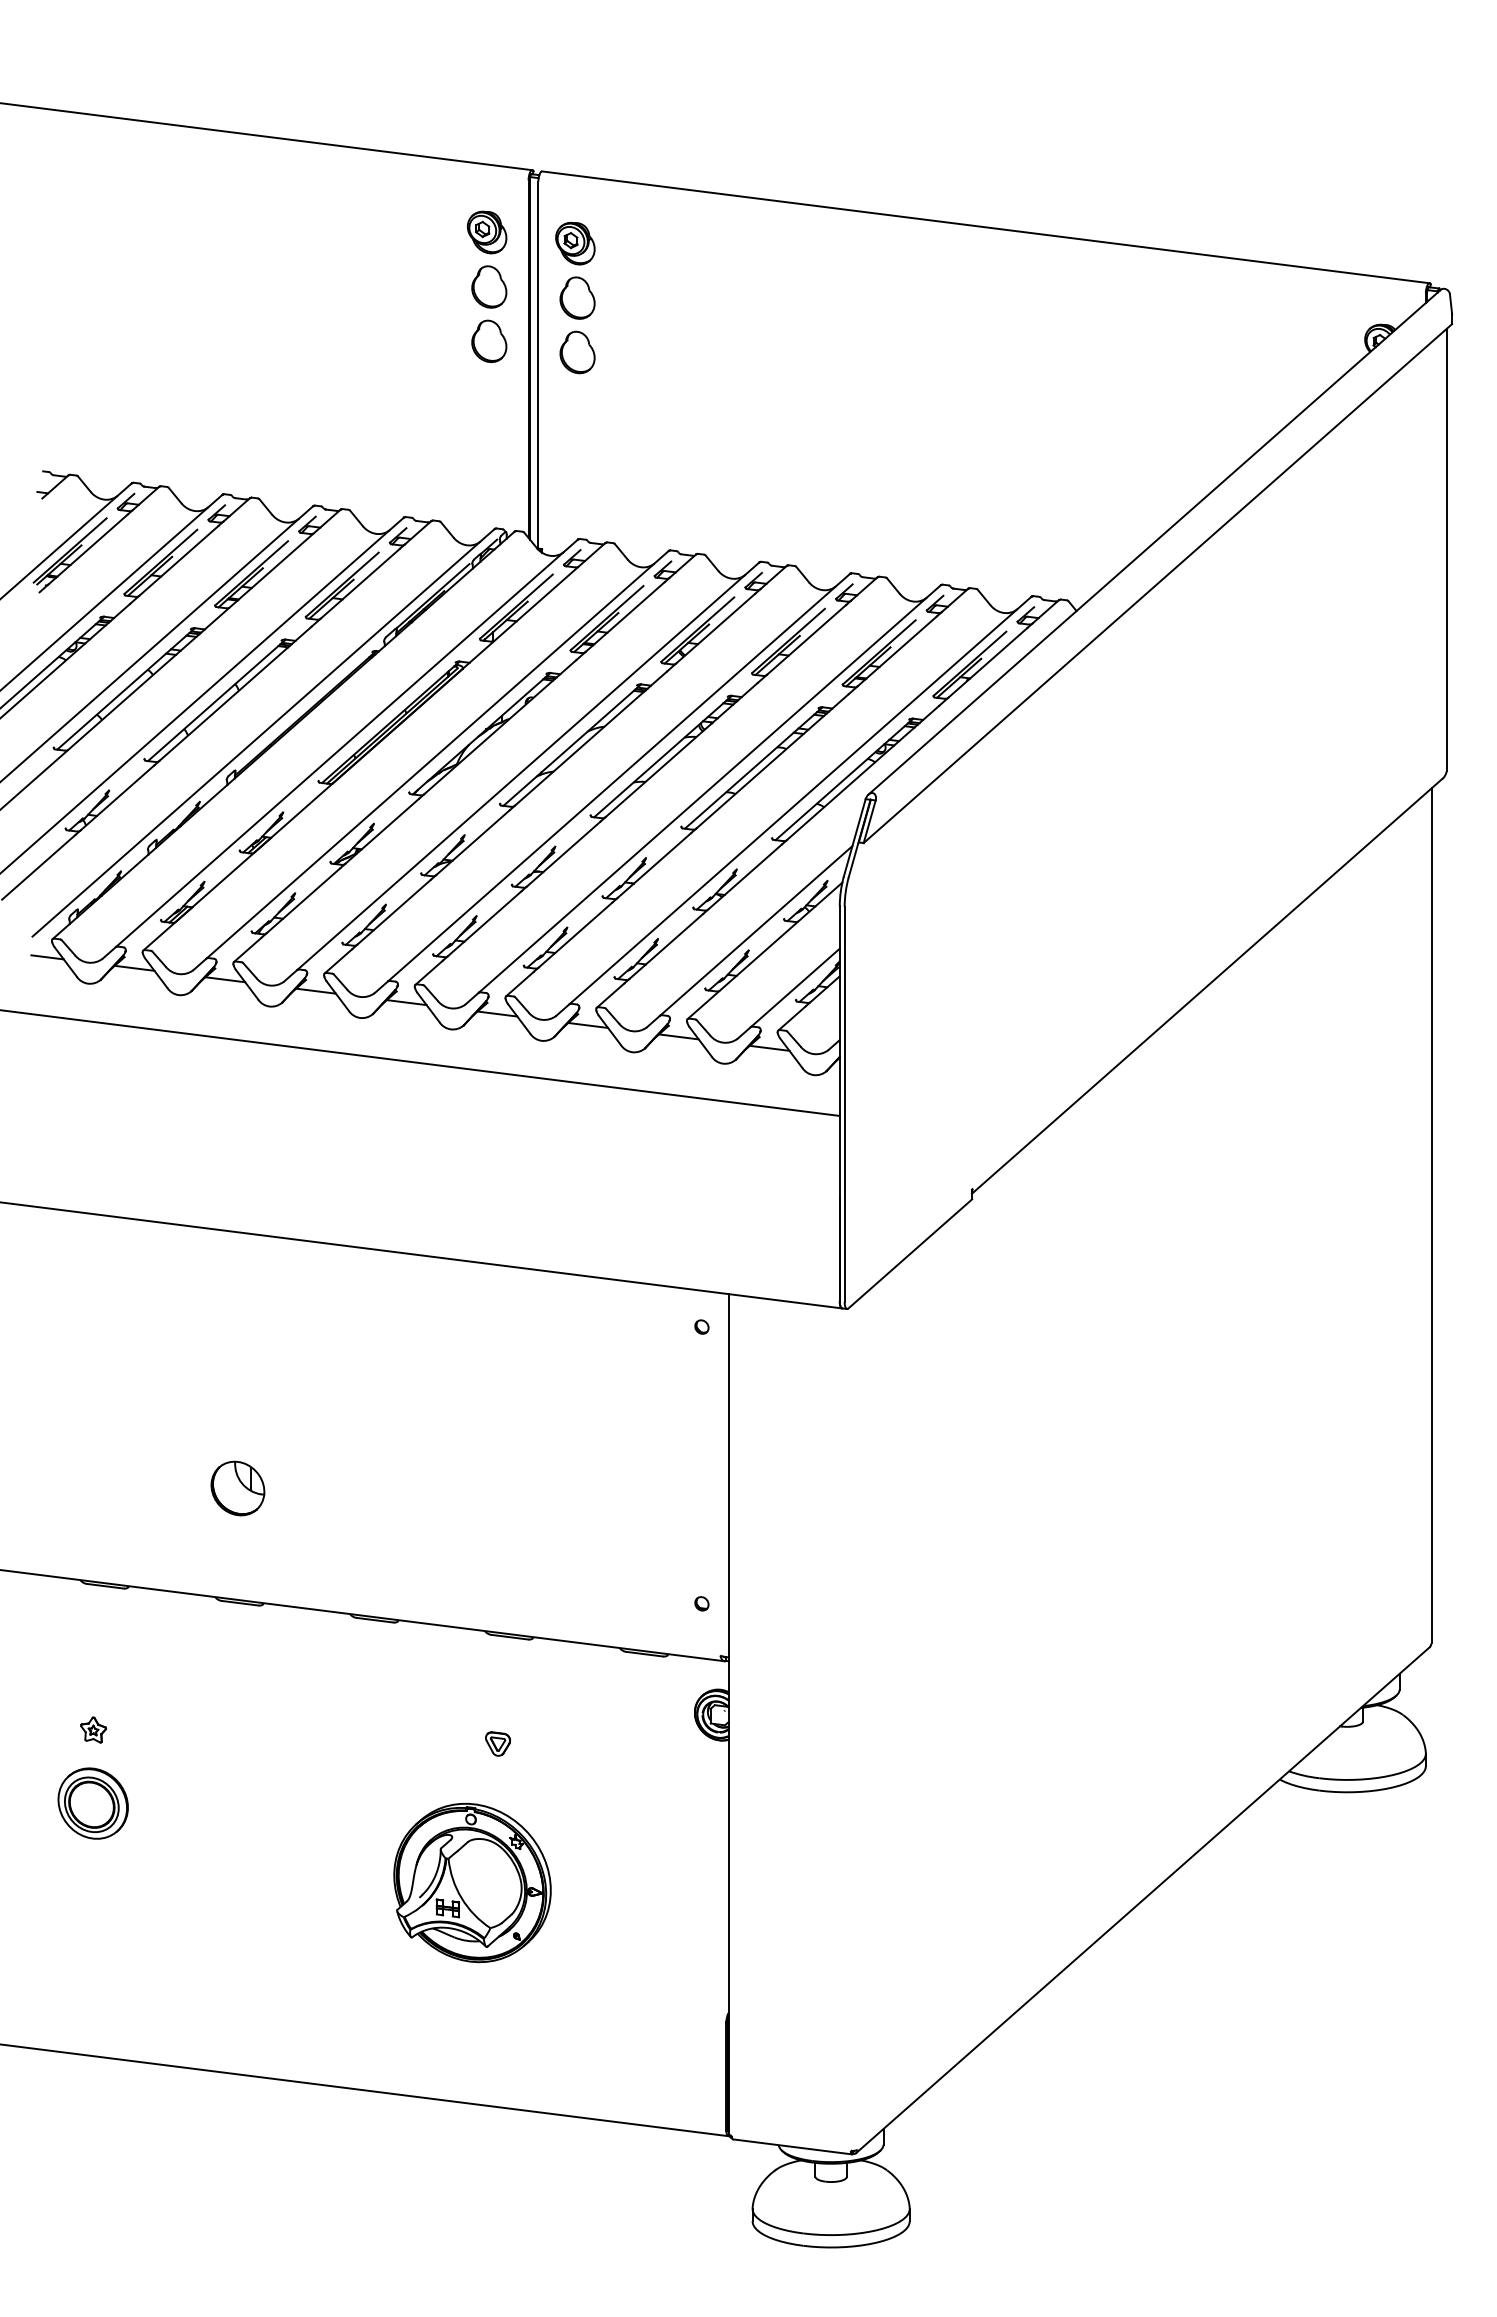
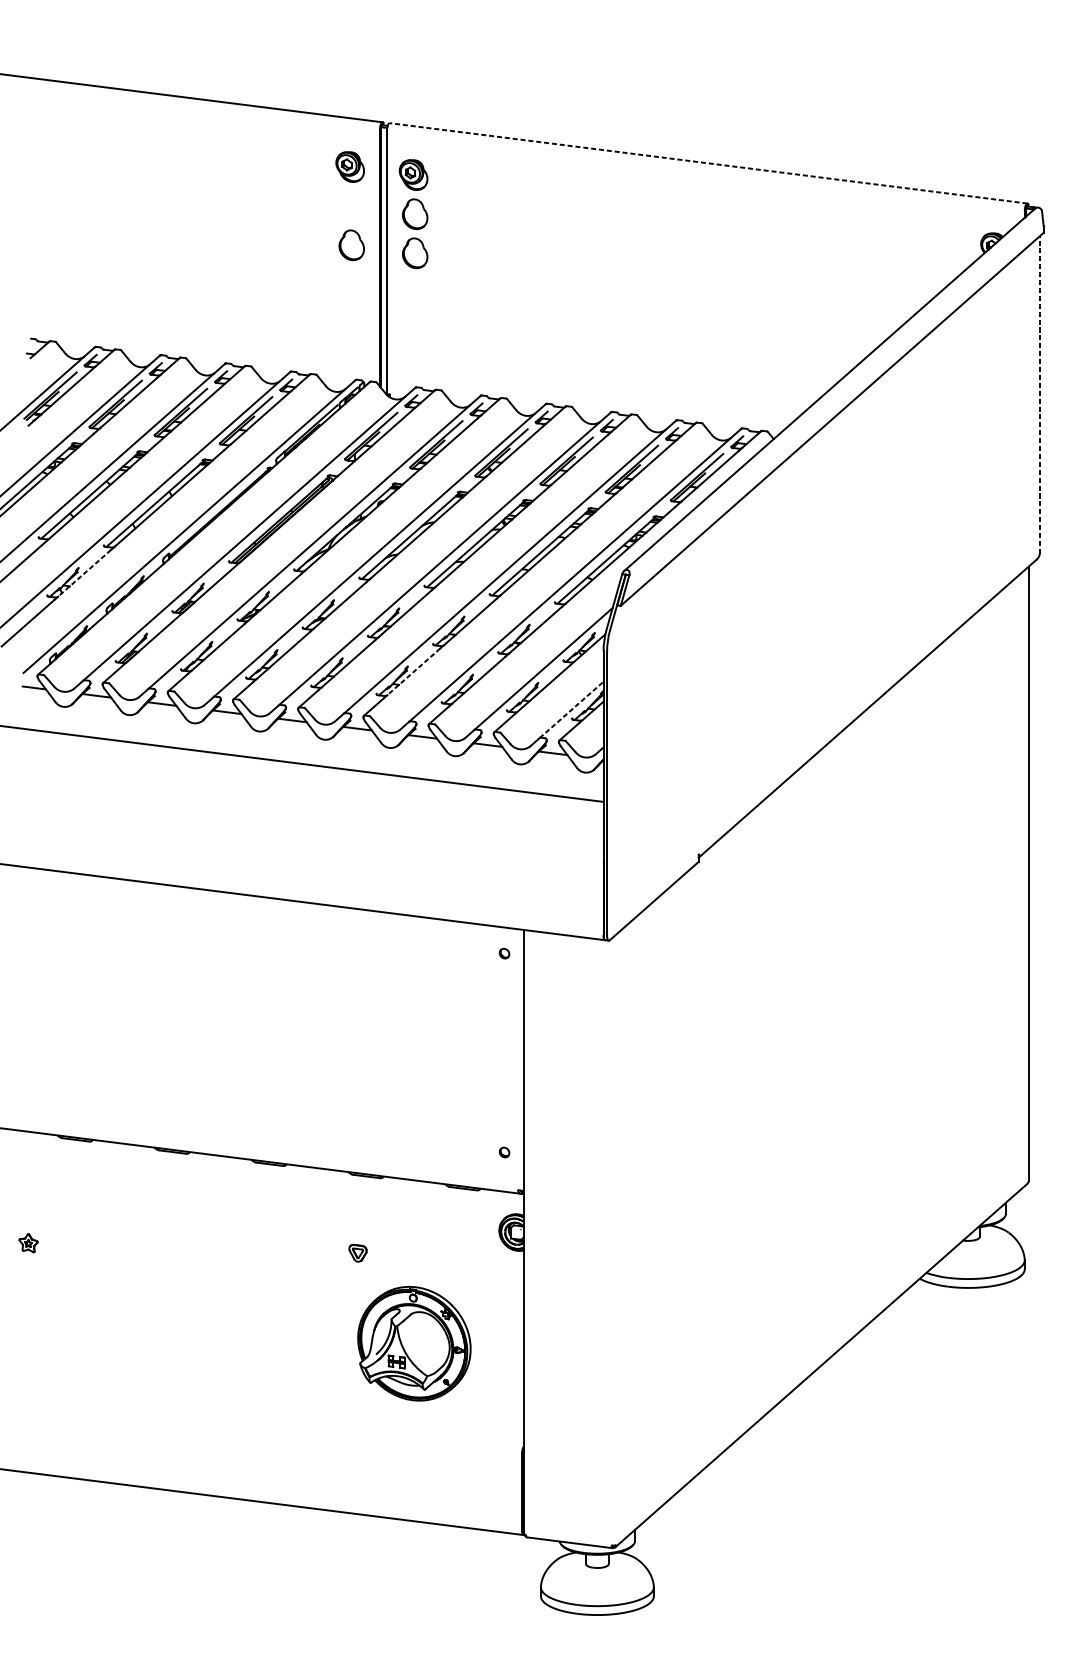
line: (985, 227) -> (708, 163), solid -> dashed
part: (489, 286) -> (351, 205), removed
line: (1446, 549) -> (1039, 394), solid -> dashed
line: (117, 798) -> (84, 573), solid -> dashed
line: (575, 935) -> (413, 672), solid -> dashed
line: (795, 987) -> (571, 709), solid -> dashed
part: (237, 1488) -> (170, 1069), removed
part: (93, 1729) -> (28, 1242), moved
part: (92, 1803) -> (66, 1295), removed
part: (472, 1882) -> (414, 1343), moved

